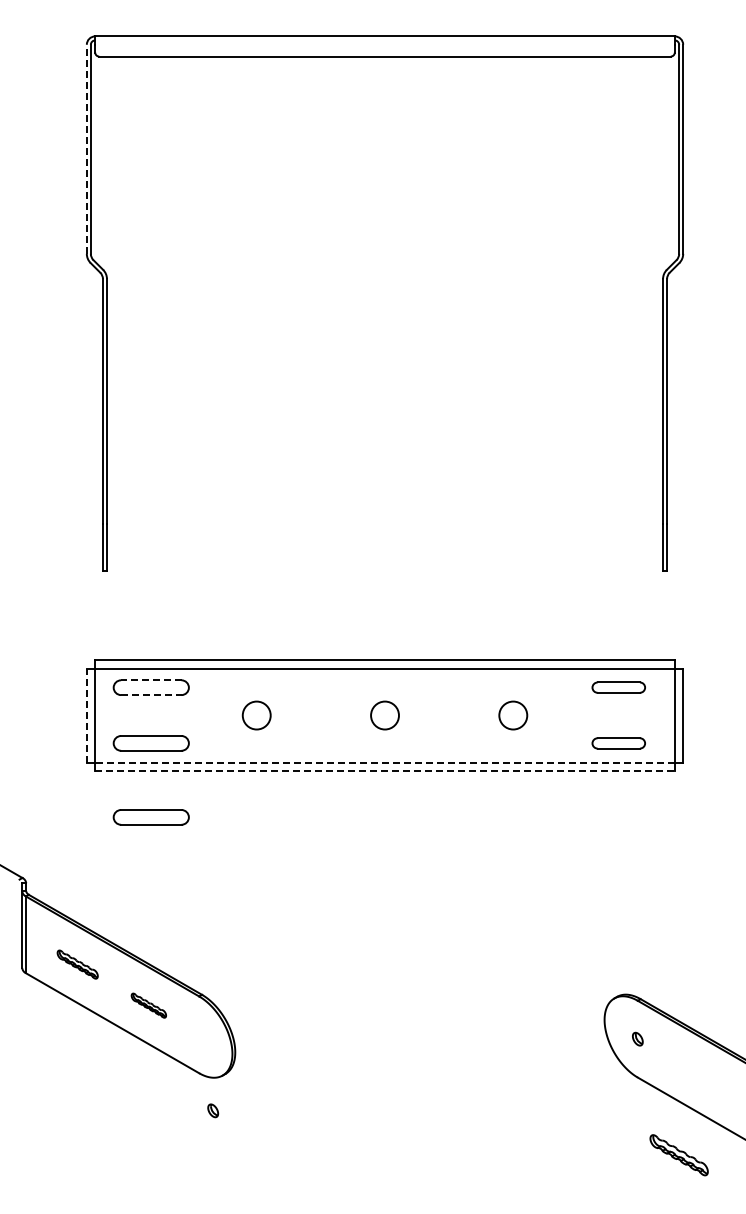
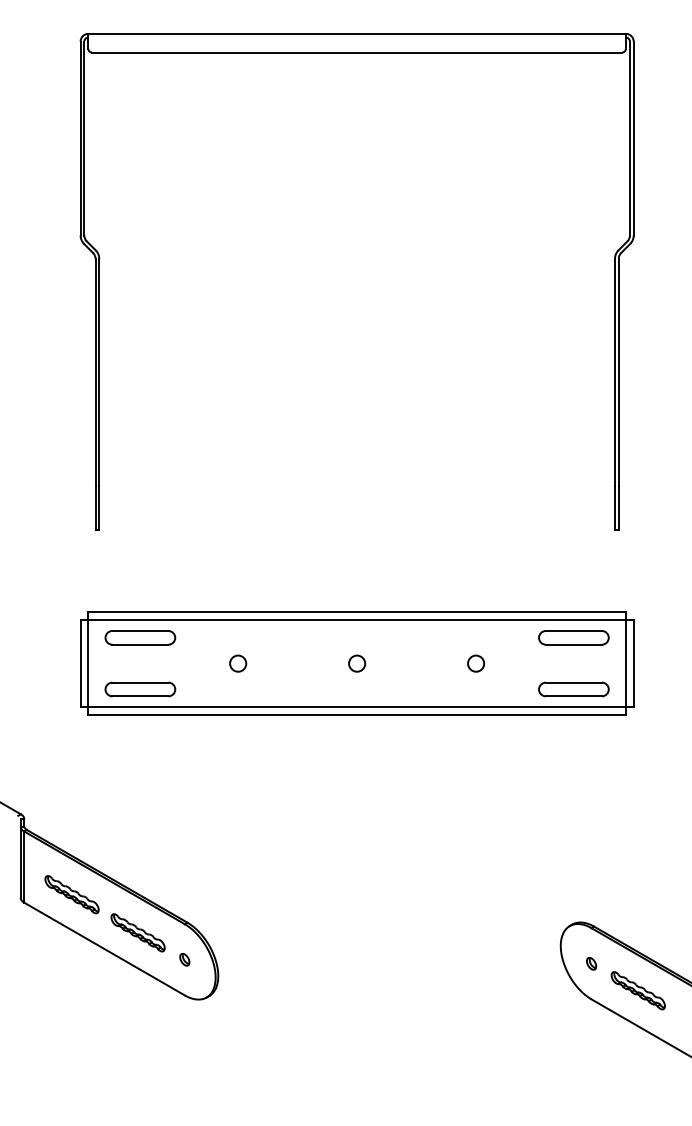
line: (86, 149) -> (80, 138), dashed -> solid
line: (150, 680) -> (139, 631), dashed -> solid
part: (618, 687) -> (573, 637), size x1.43
line: (151, 695) -> (140, 645), dashed -> solid
line: (86, 715) -> (80, 663), dashed -> solid
circle: (256, 715) -> (237, 663), size x0.62
circle: (384, 715) -> (356, 663), size x0.62
circle: (513, 715) -> (476, 663), size x0.62
part: (618, 743) -> (573, 689), size x1.43
line: (385, 762) -> (357, 707), dashed -> solid
line: (385, 770) -> (357, 714), dashed -> solid
part: (150, 817) -> (139, 758), removed
part: (77, 964) -> (71, 894), size x1.43
part: (148, 1005) -> (137, 932), size x1.67
part: (213, 1110) -> (185, 959), moved
part: (678, 1155) -> (637, 990), moved

